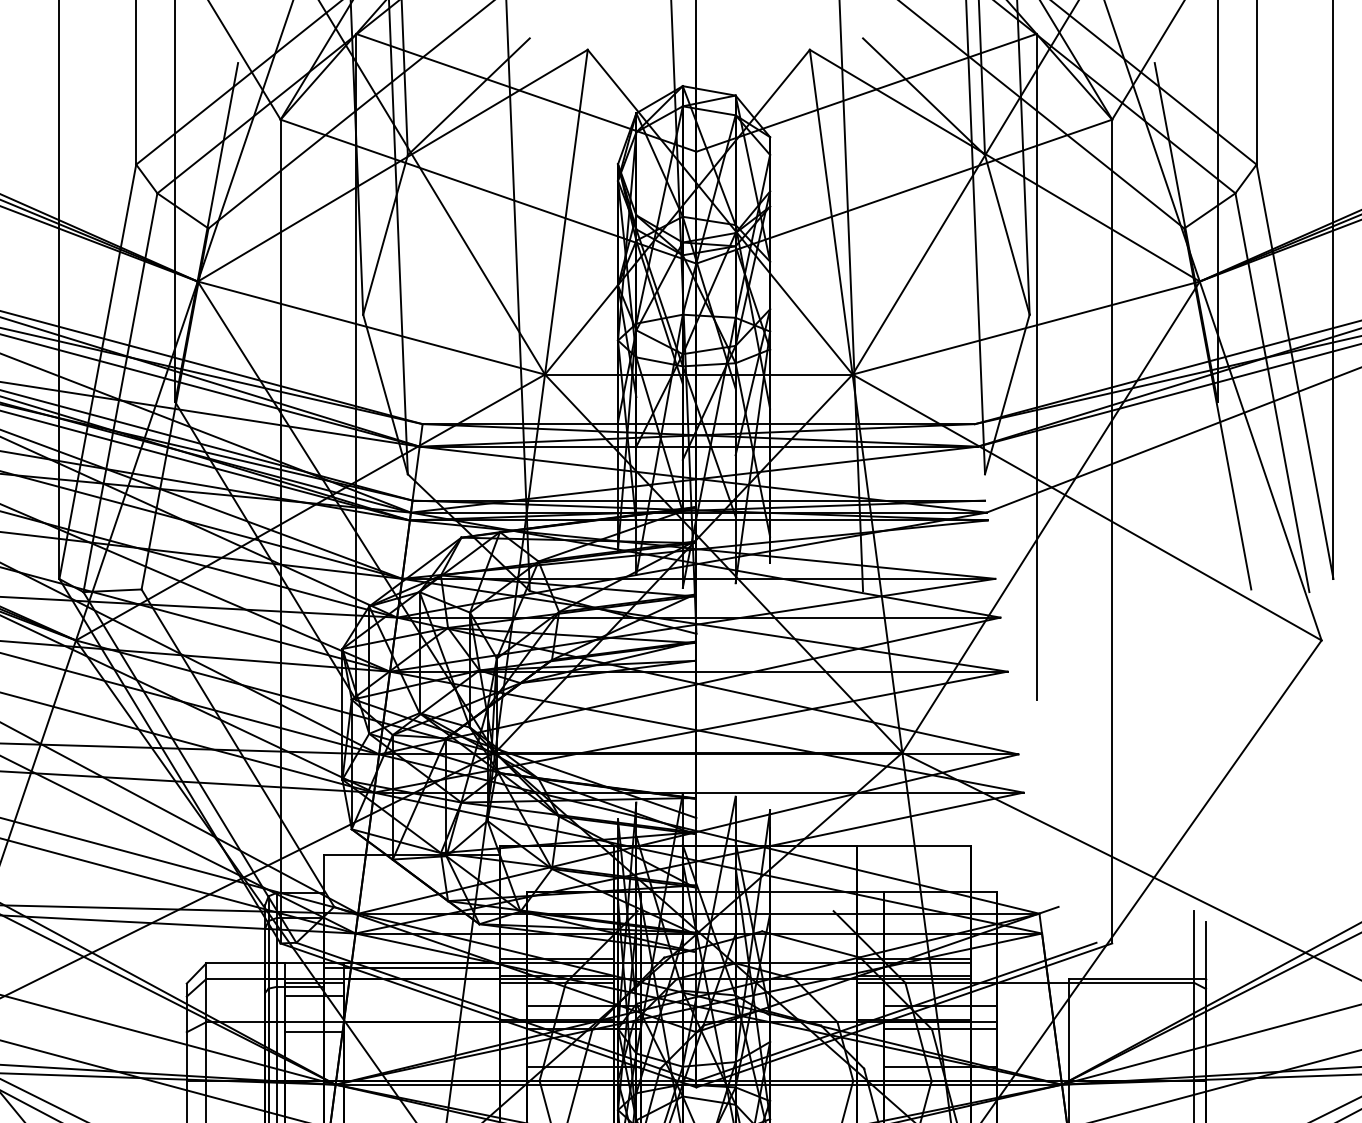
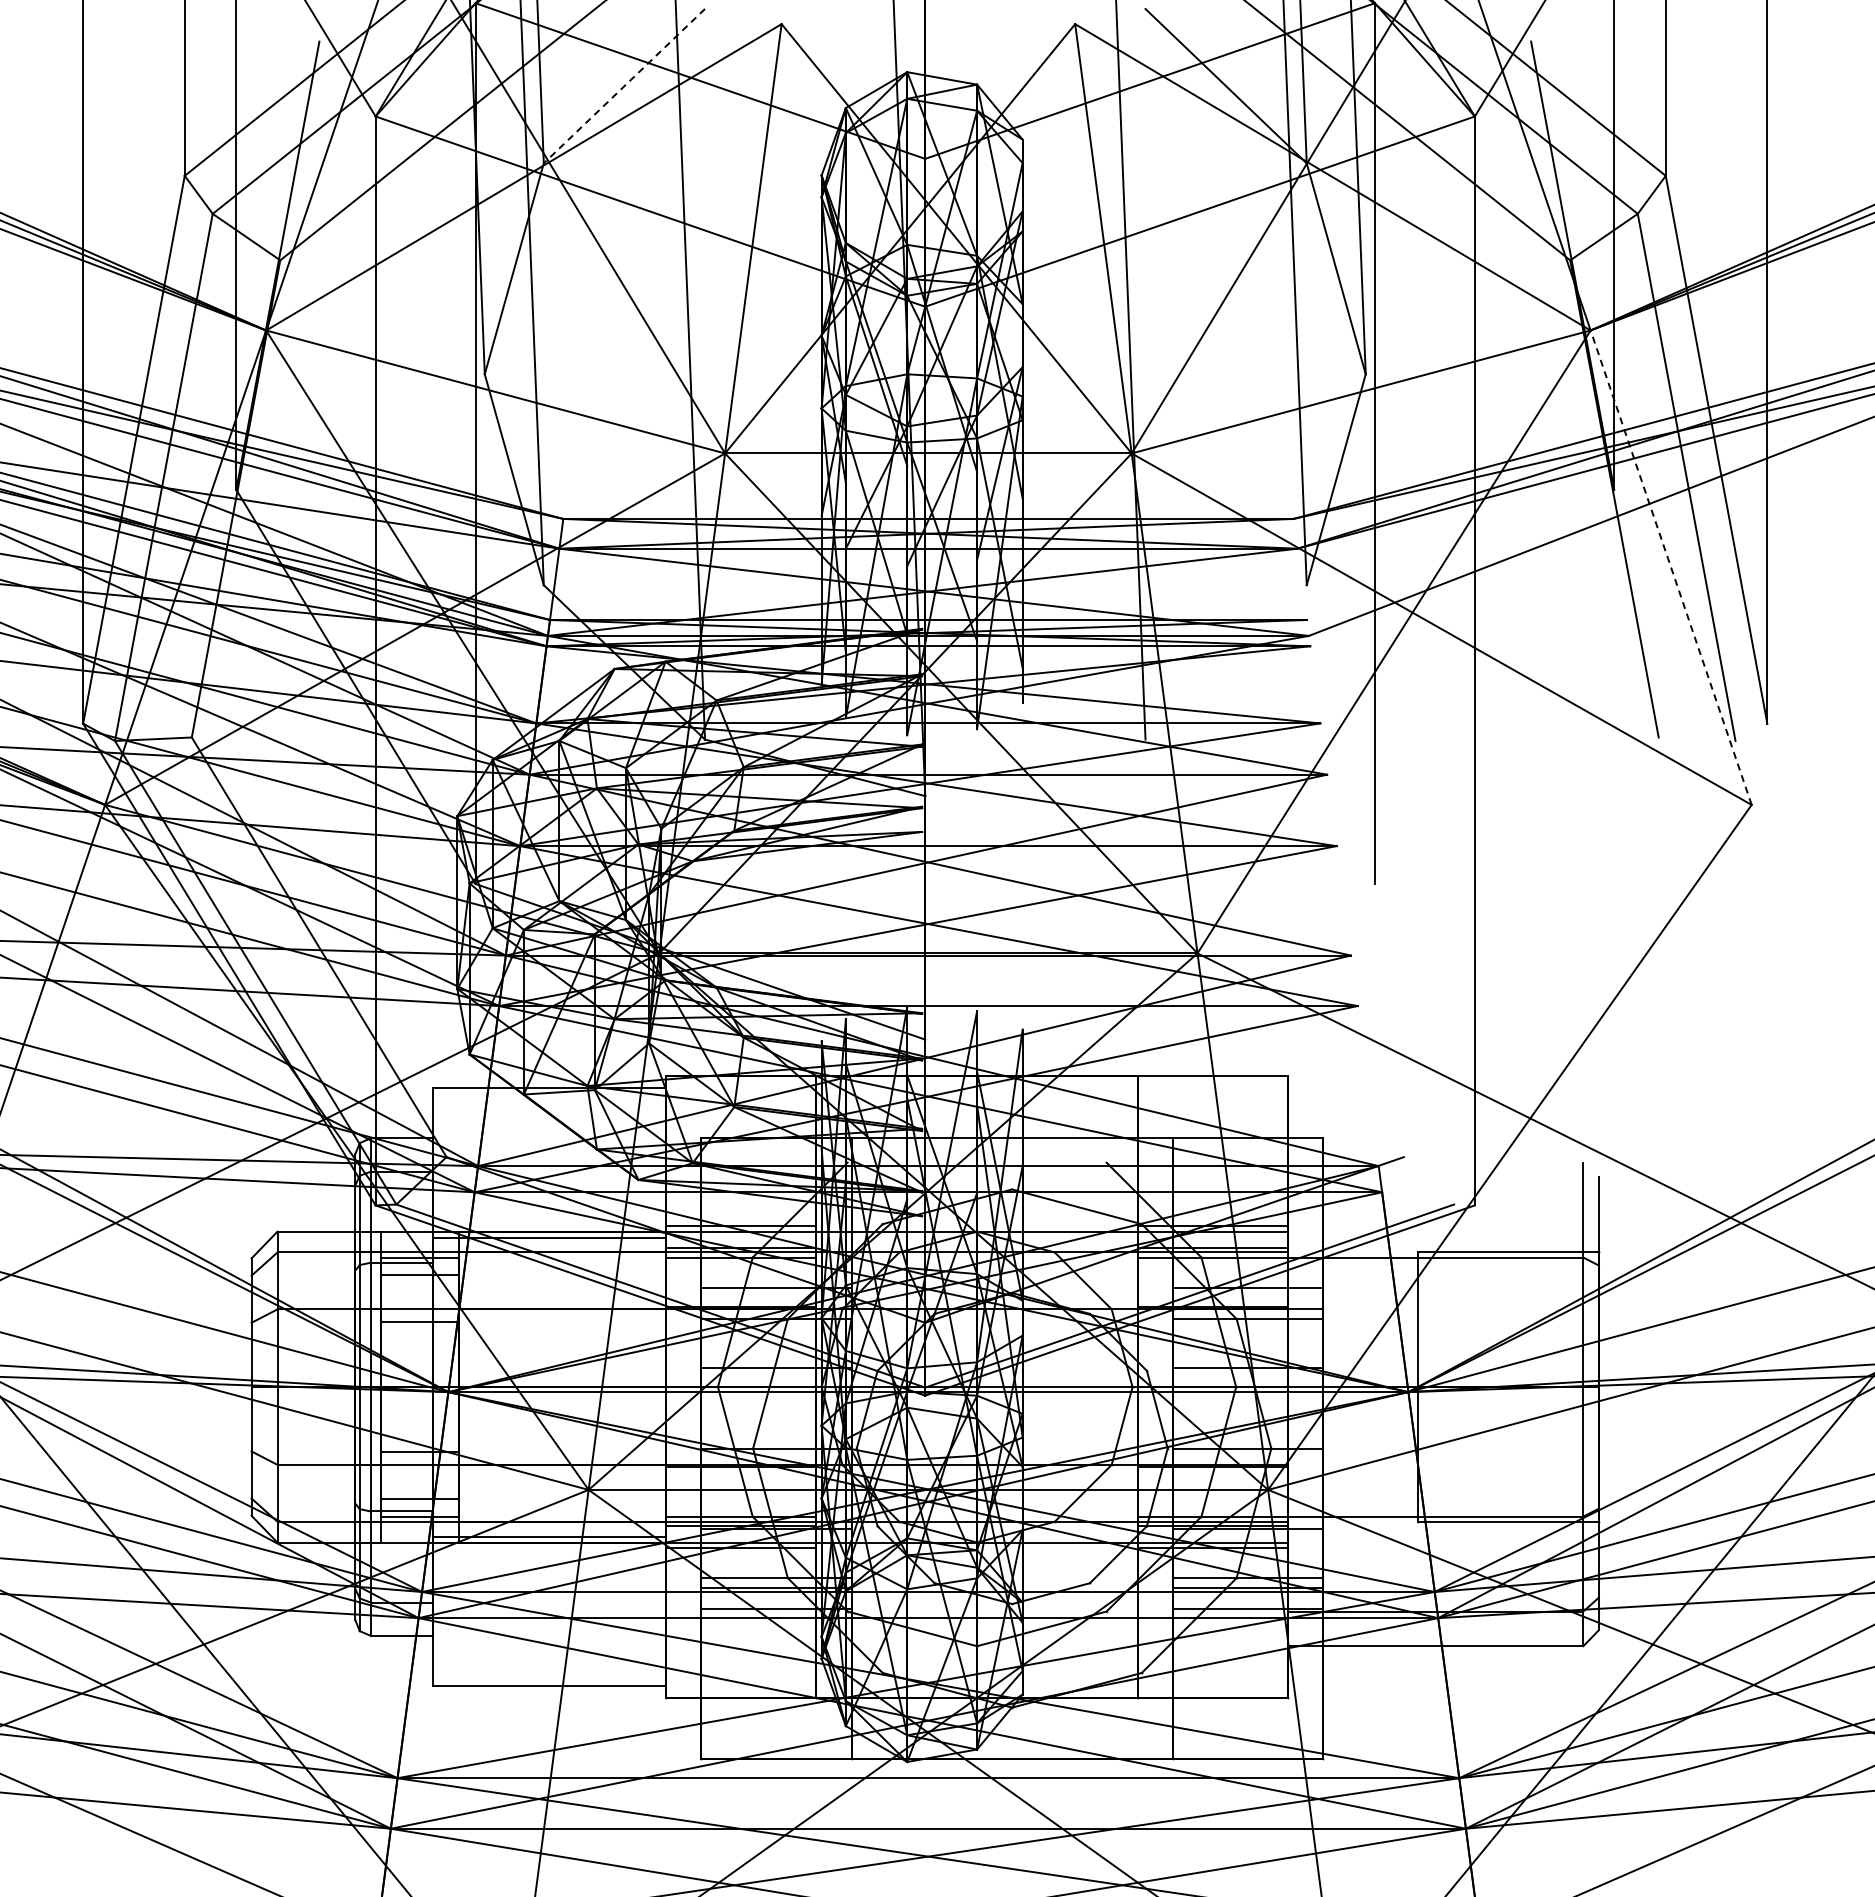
line: (468, 96) -> (624, 86), solid -> dashed
line: (1260, 460) -> (1671, 567), solid -> dashed

